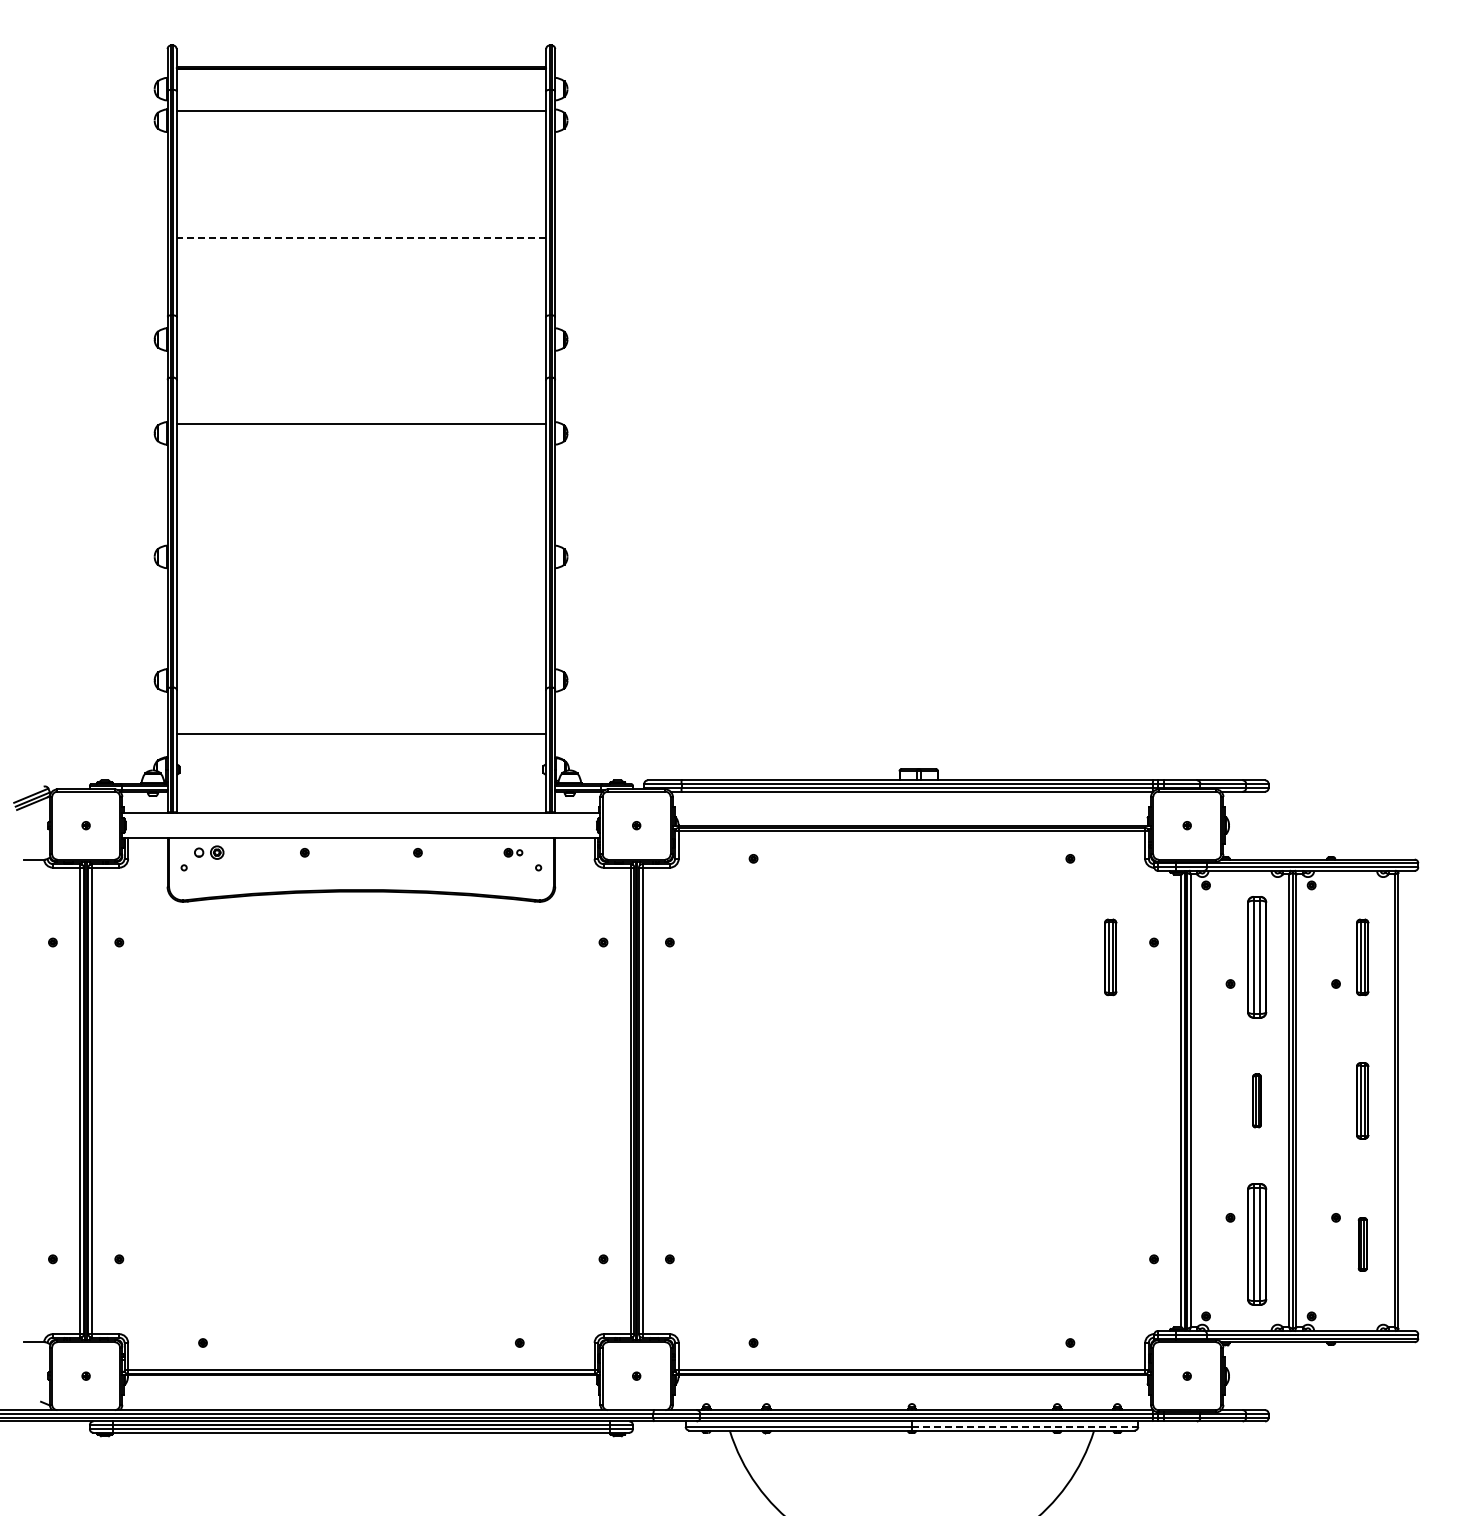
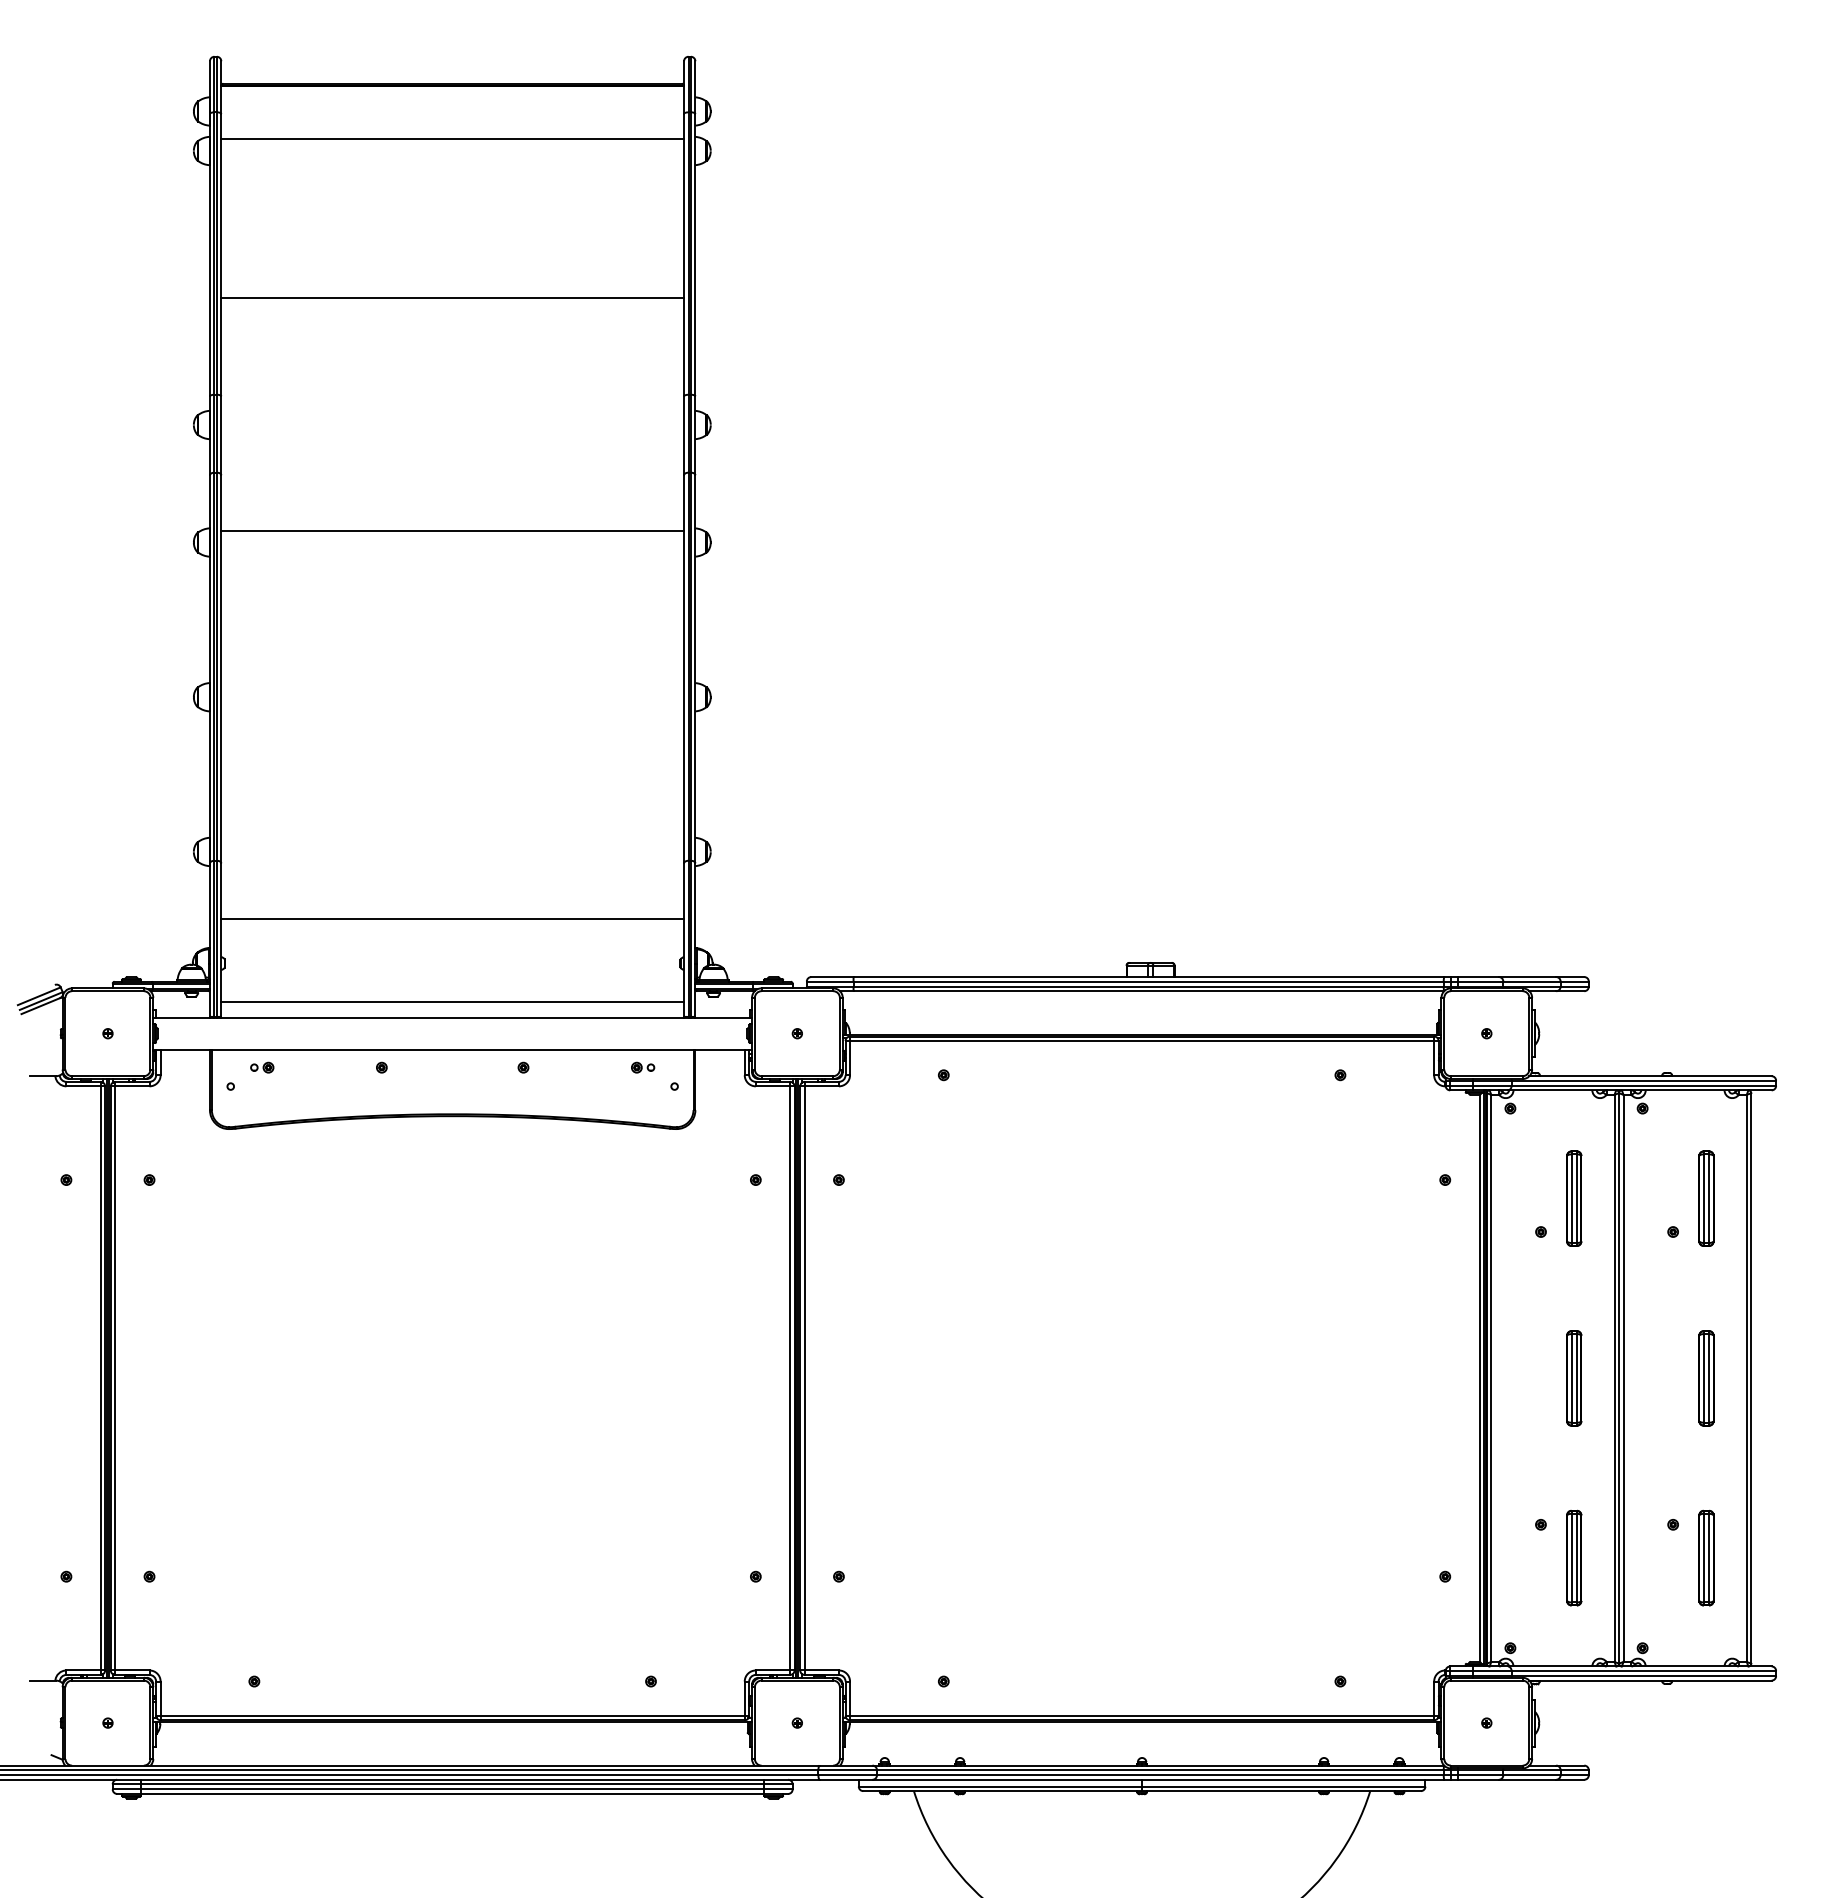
line: (361, 238) -> (452, 298), dashed -> solid
line: (361, 800) -> (452, 1002), added
part: (209, 852) -> (262, 1067), size x0.62
part: (1110, 957) -> (1390, 1198), removed
part: (1256, 957) -> (1573, 1198), size x0.62
part: (1256, 1100) -> (1573, 1377), size x1.43
part: (1256, 1244) -> (1573, 1558), size x0.62
part: (1362, 1244) -> (1706, 1558), size x1.43
line: (1025, 1426) -> (1284, 1786), dashed -> solid

